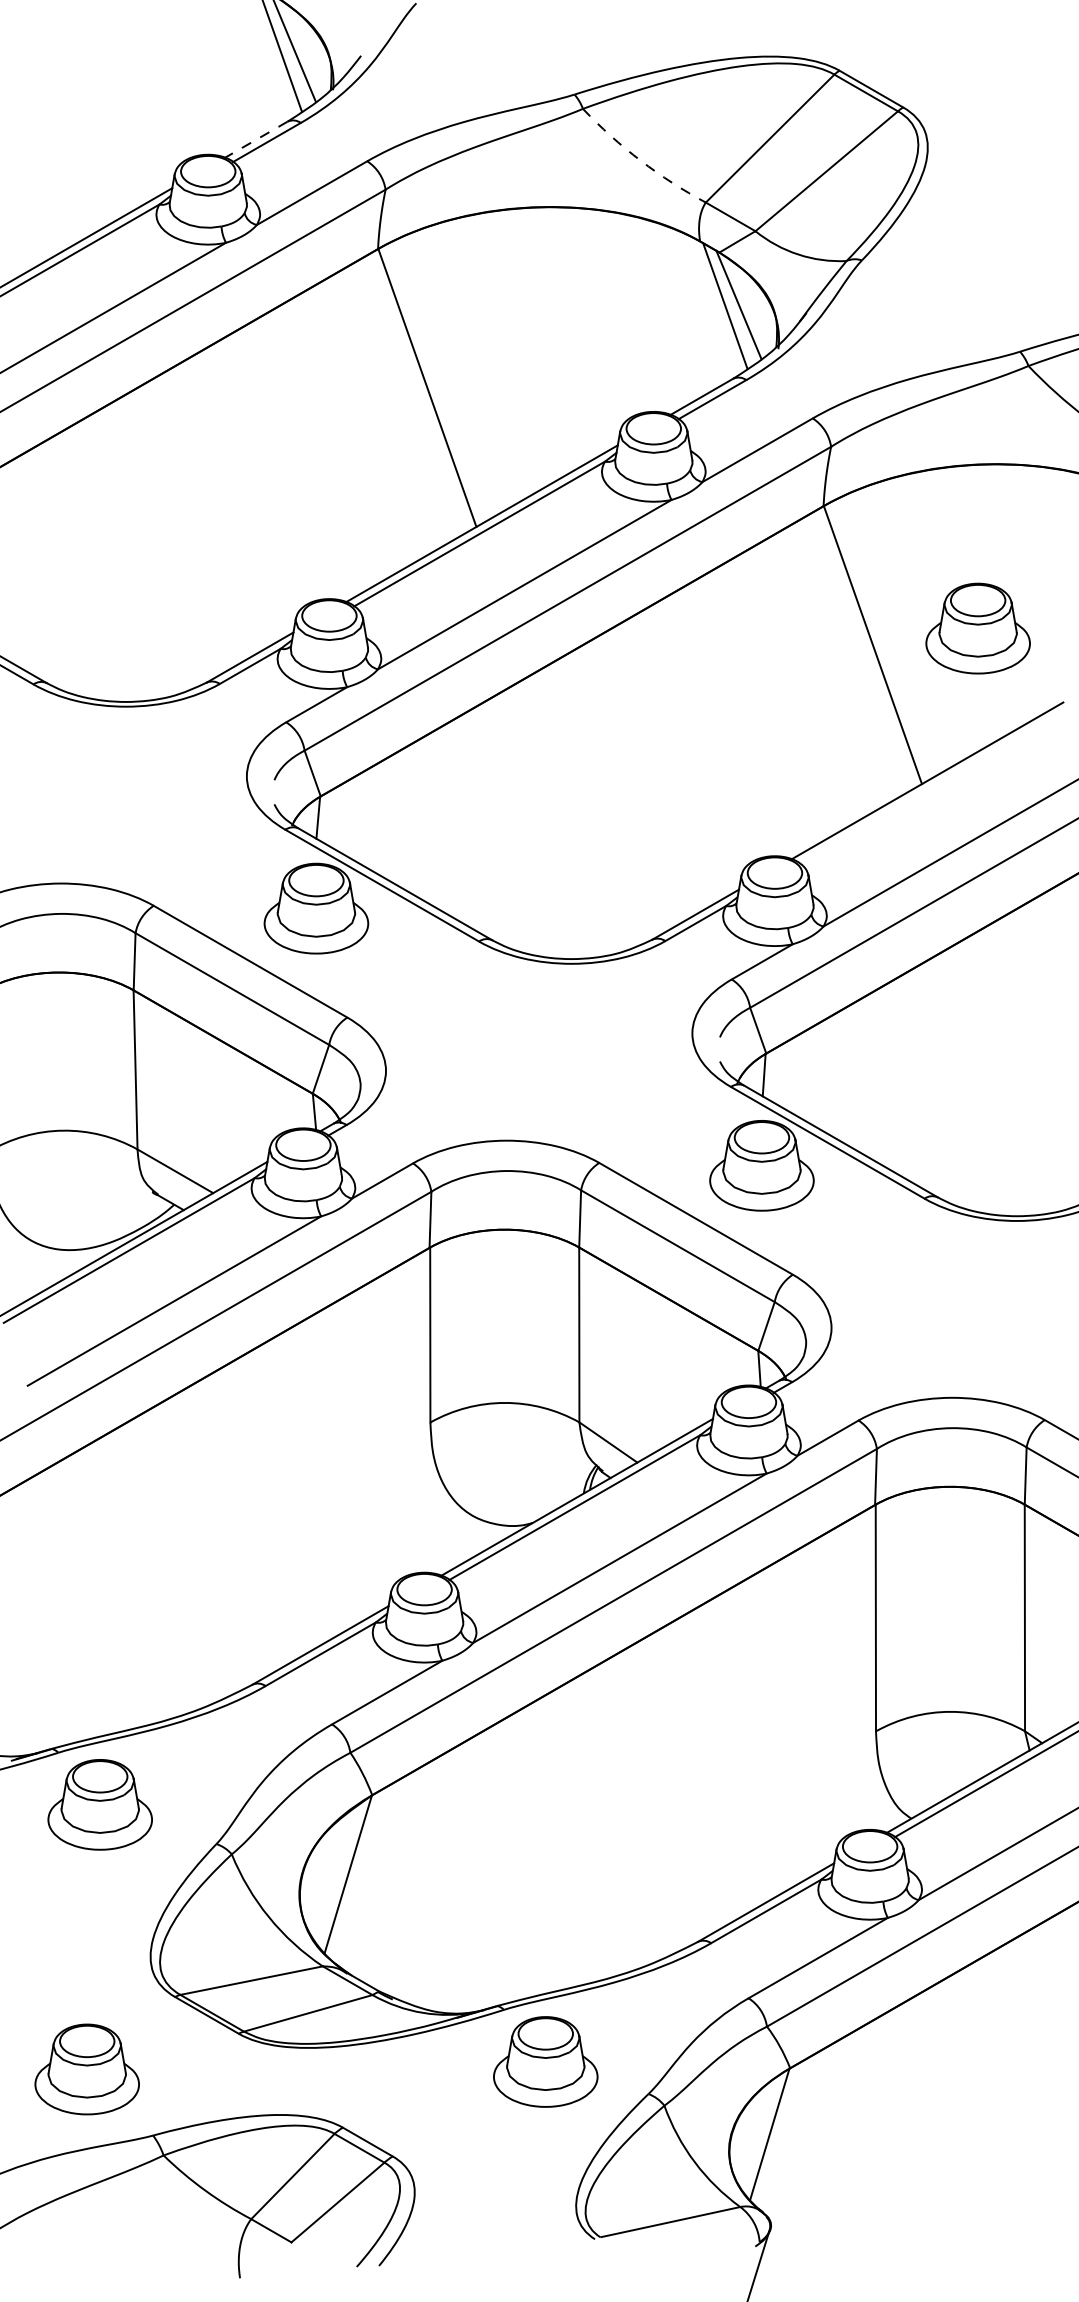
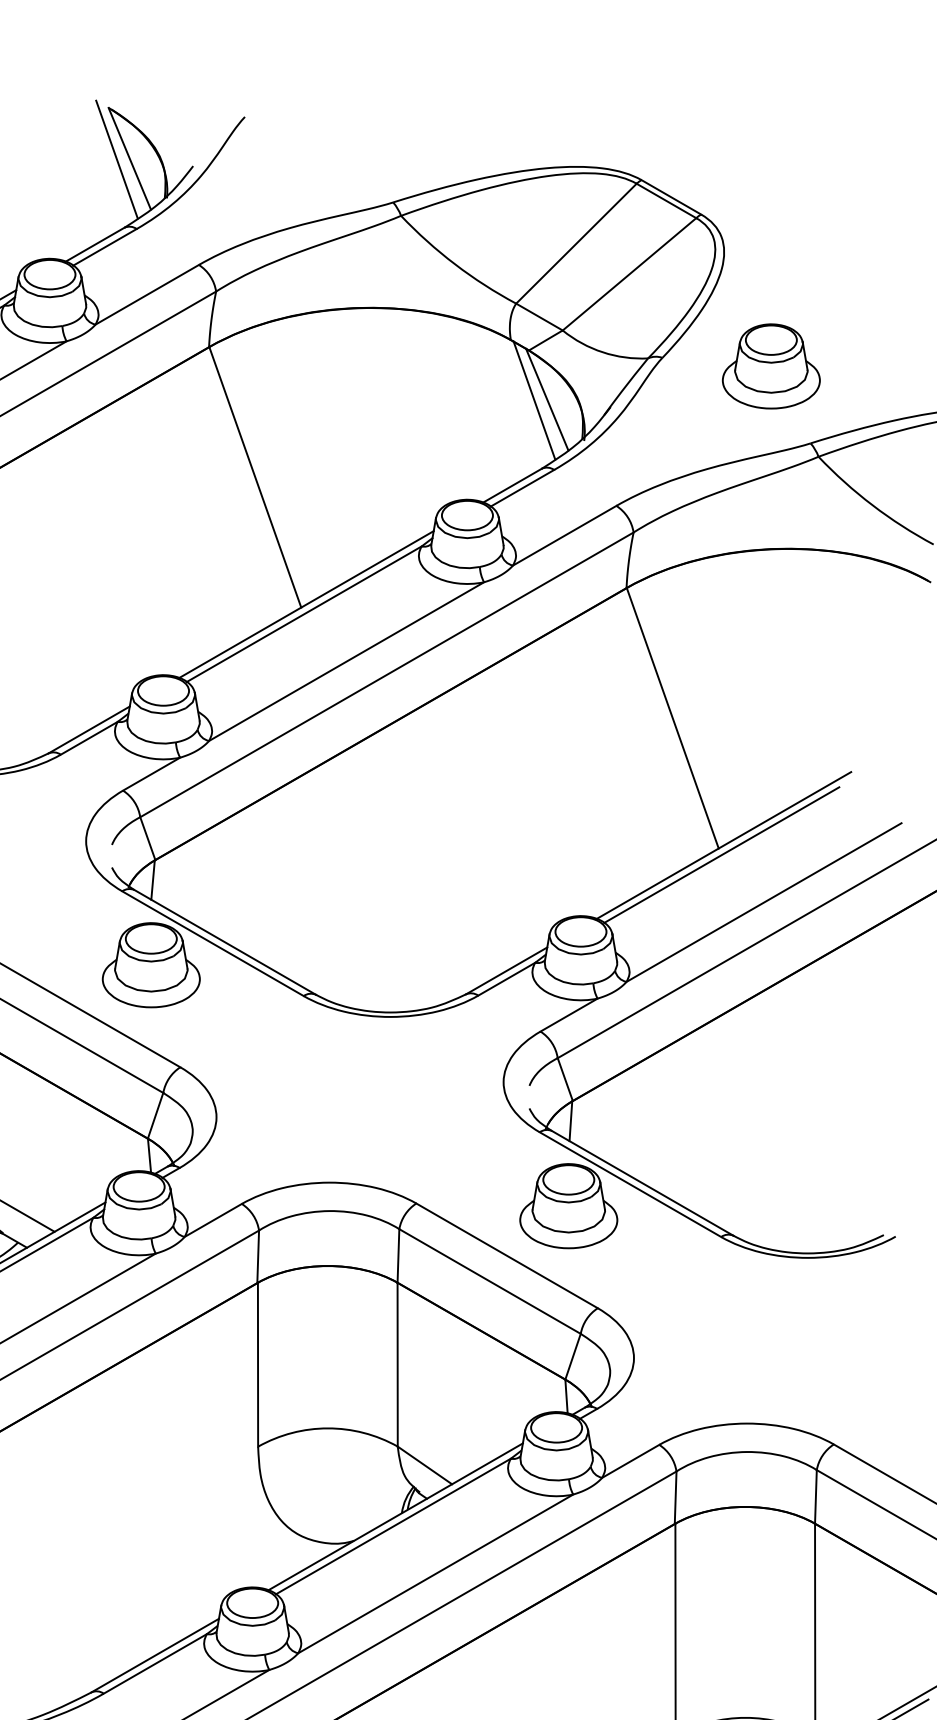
line: (255, 139) -> (94, 244), dashed -> solid
arc: (640, 160) -> (454, 264), dashed -> solid
part: (977, 628) -> (770, 366), moved
line: (924, 790) -> (721, 854), added

